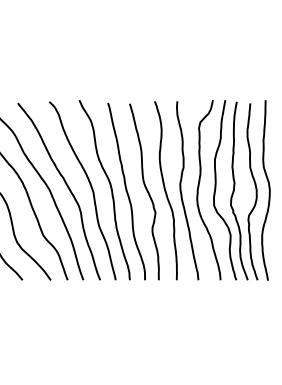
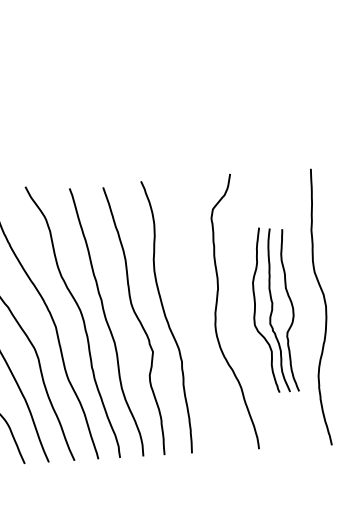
part: (235, 190) -> (273, 310), size x0.6
curve: (182, 193) -> (192, 319), removed

